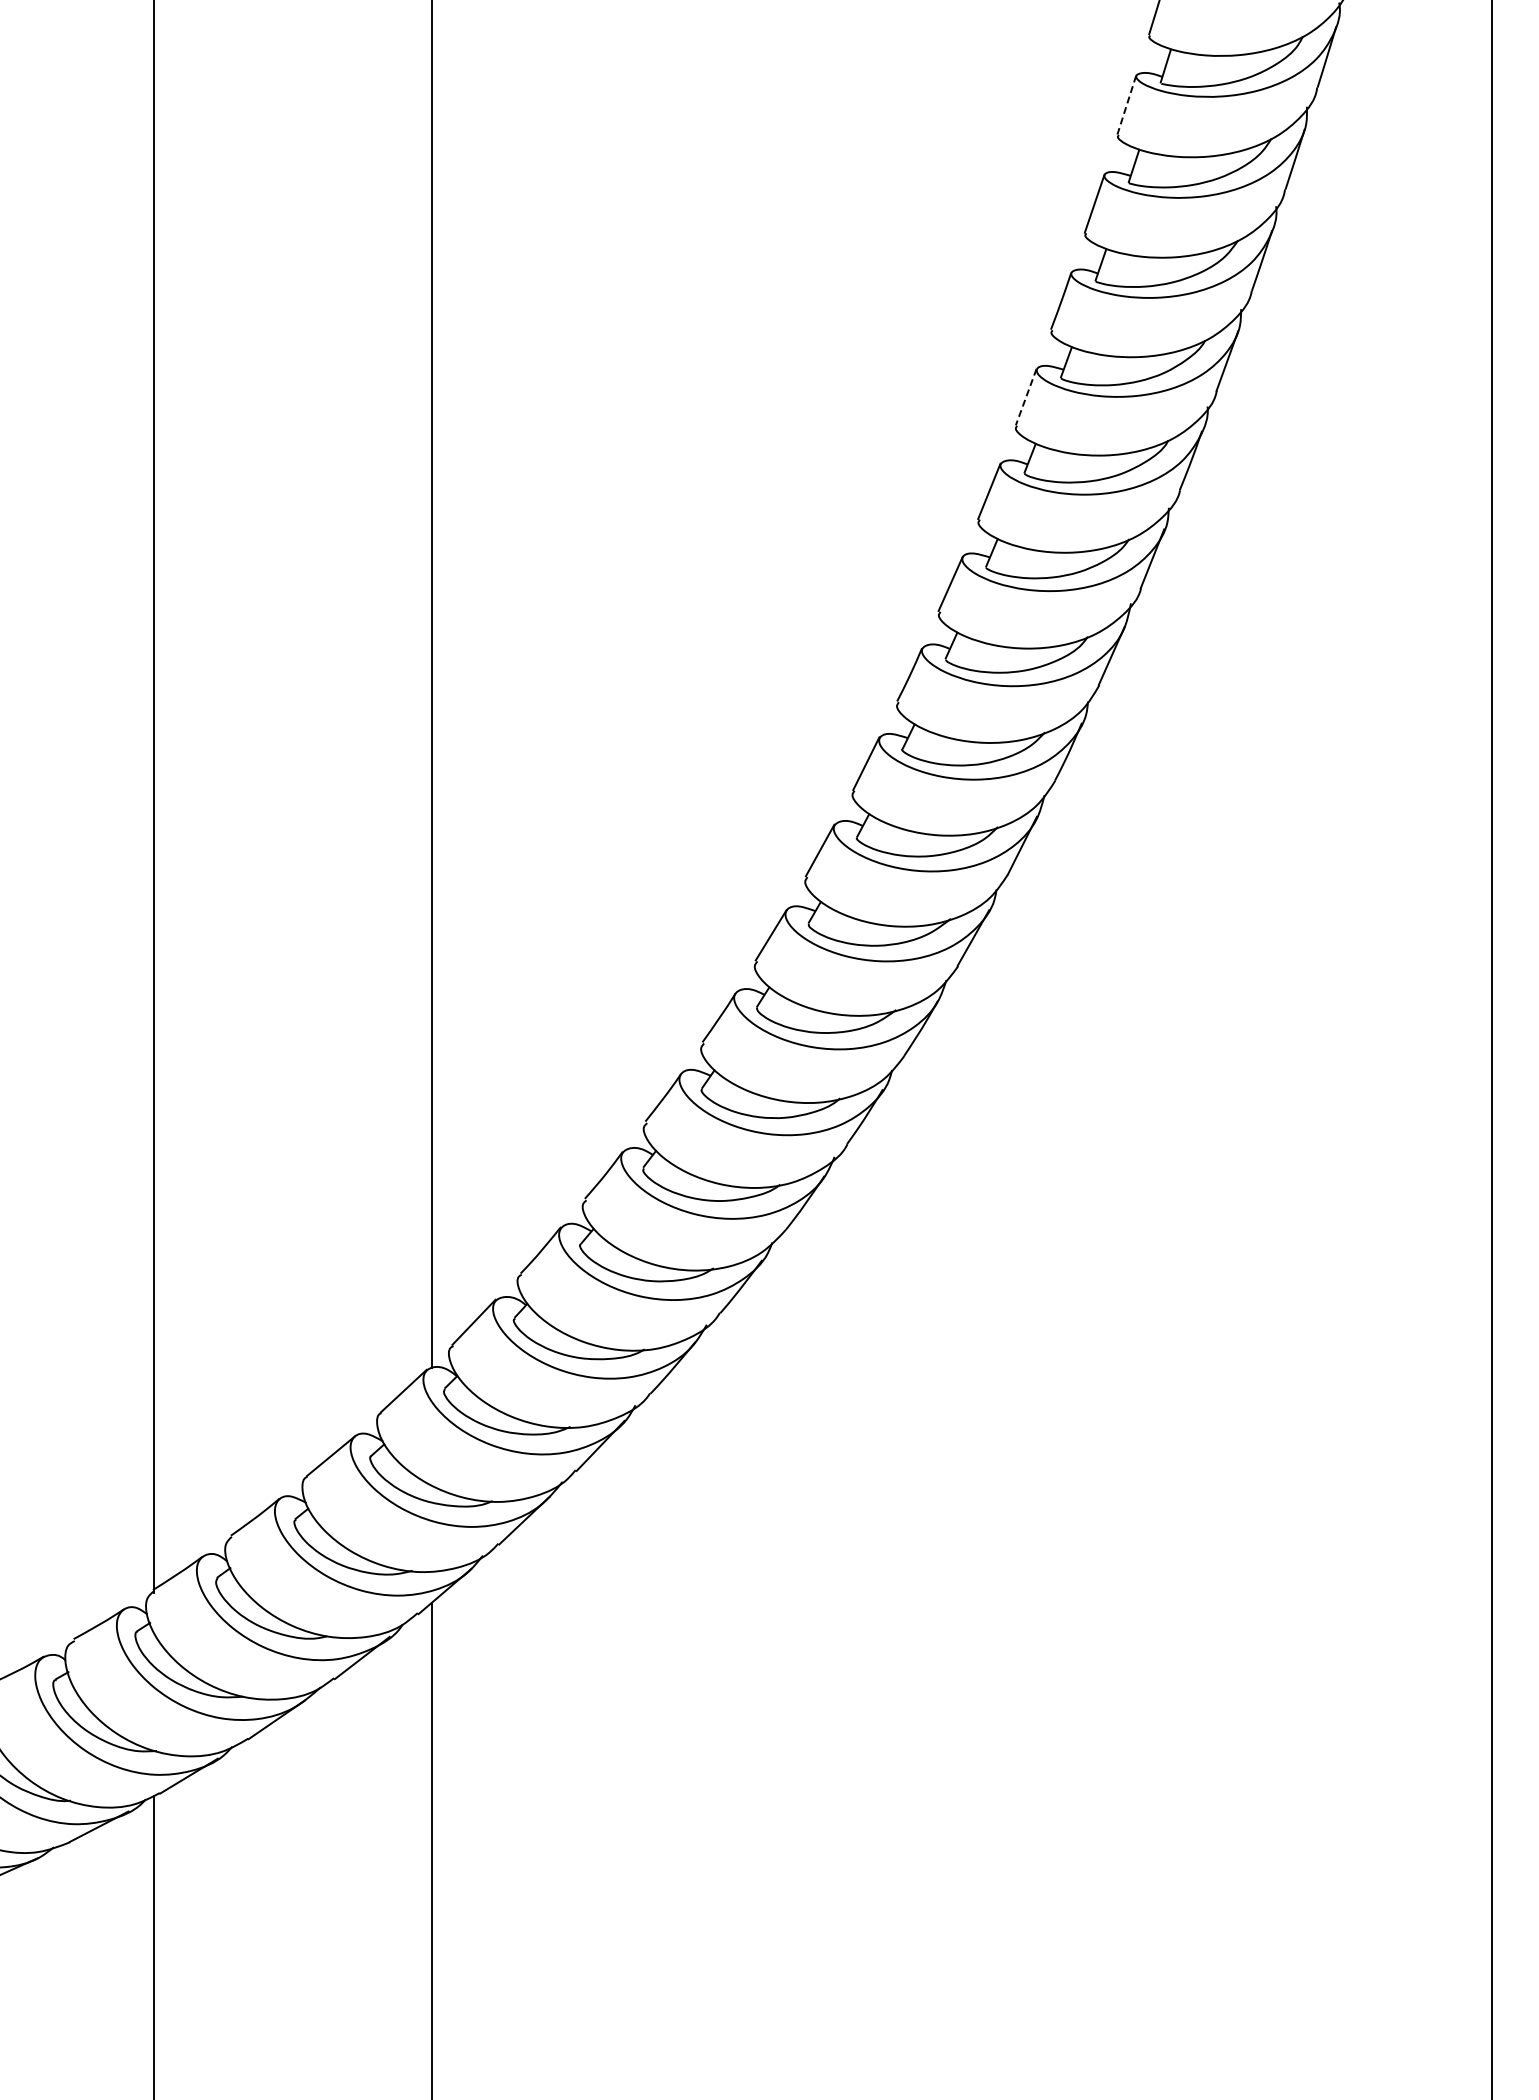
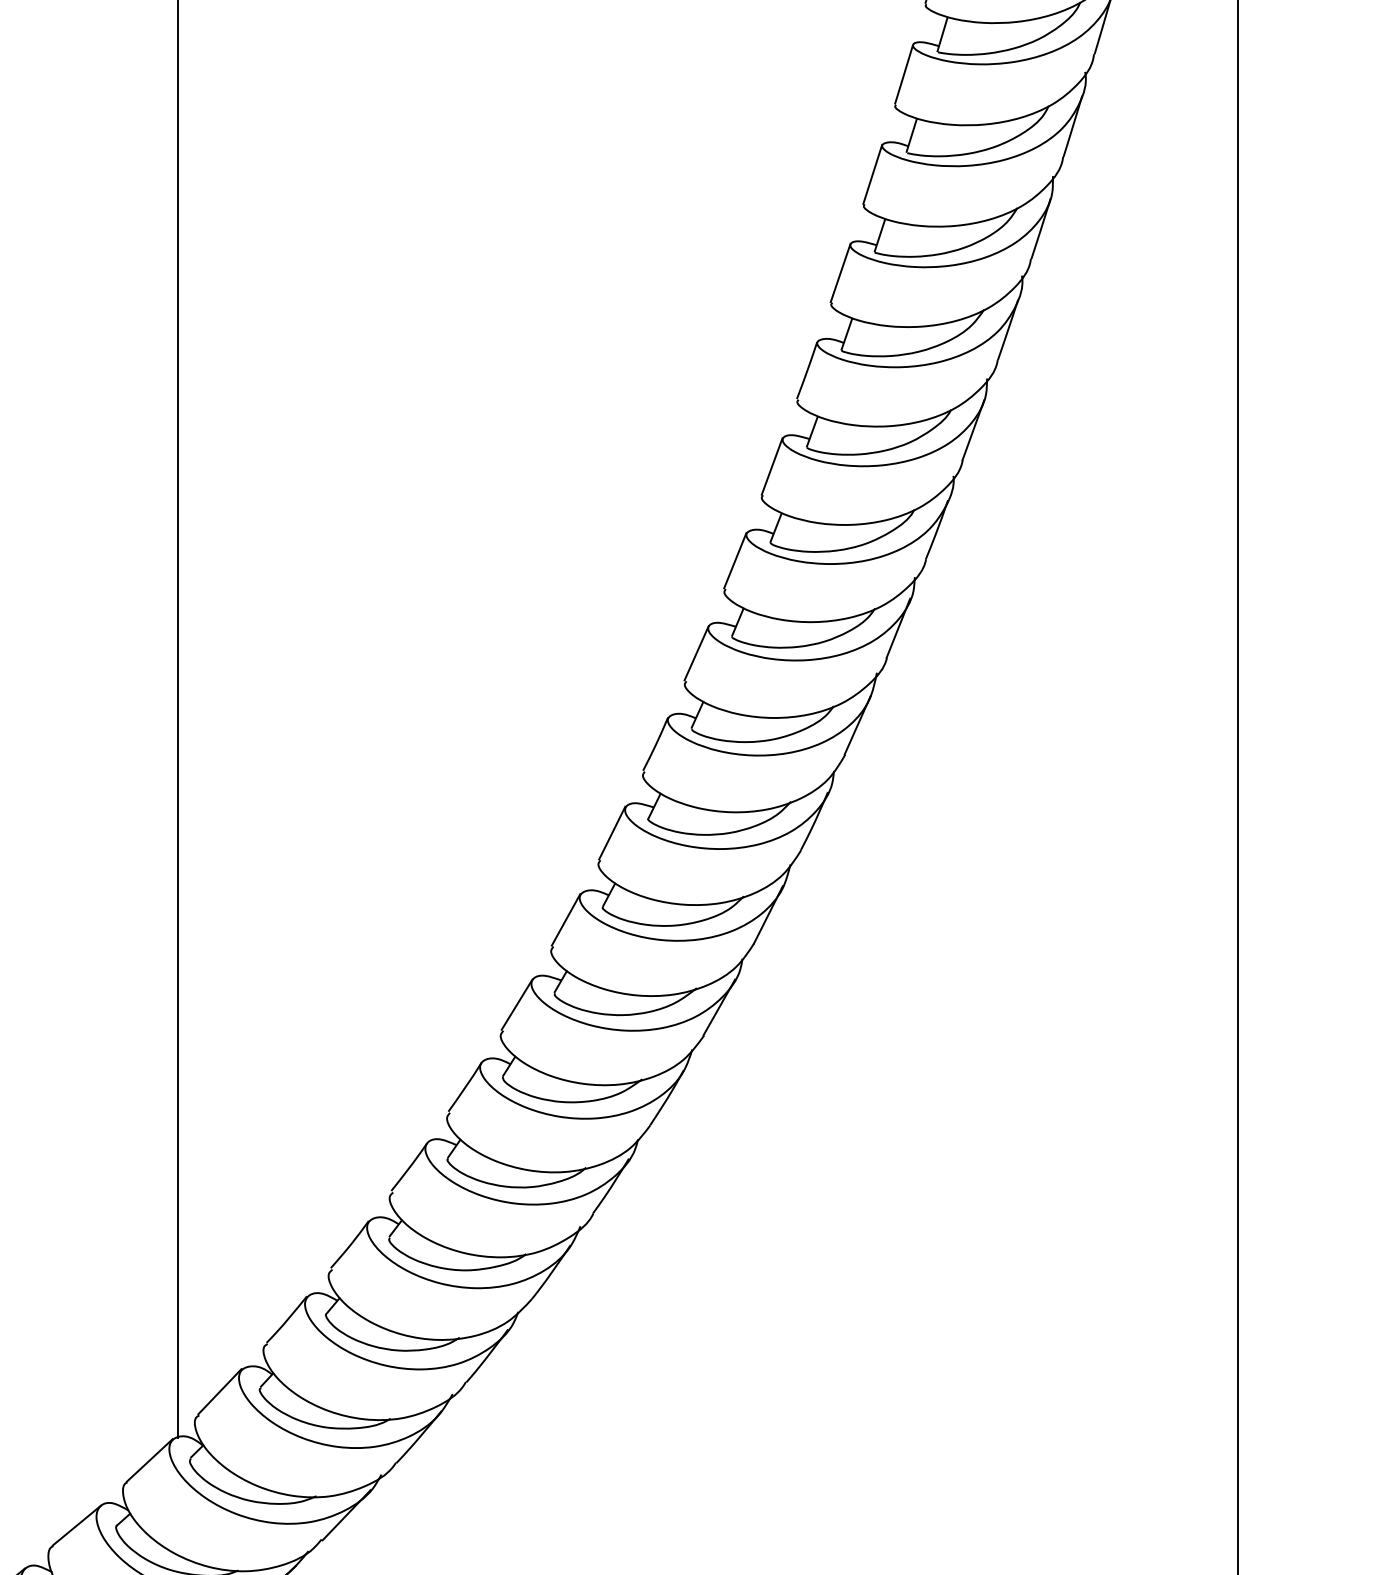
line: (1126, 105) -> (872, 174), dashed -> solid
line: (1026, 397) -> (772, 466), dashed -> solid

